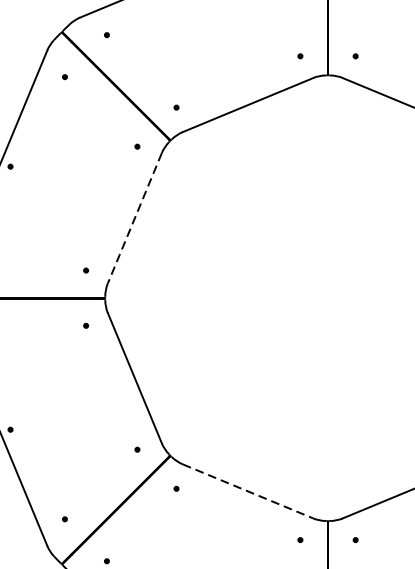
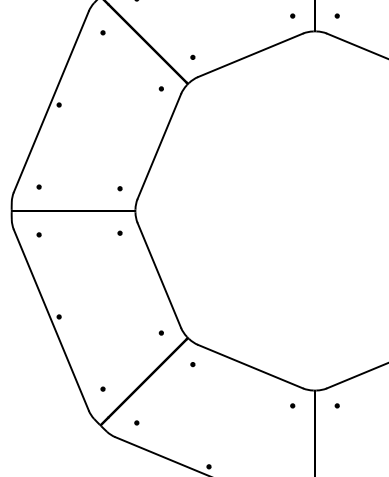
line: (135, 218) -> (159, 146), dashed -> solid
line: (247, 491) -> (250, 366), dashed -> solid

